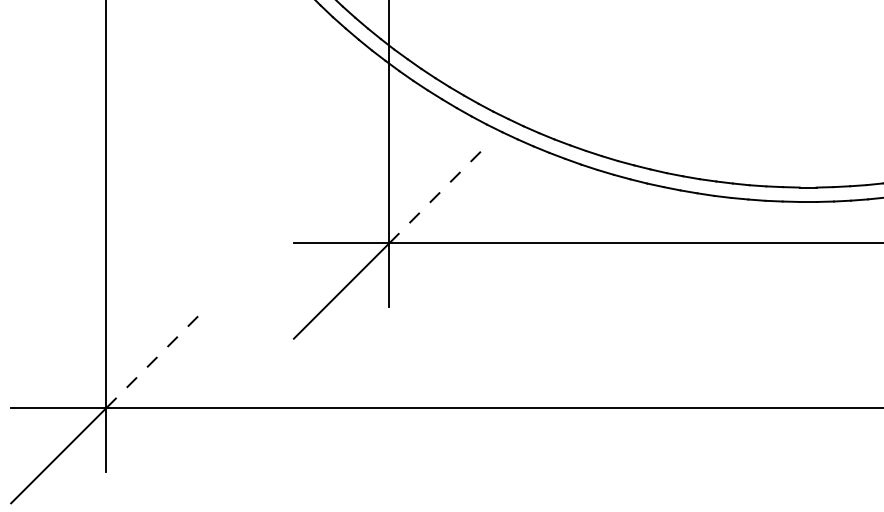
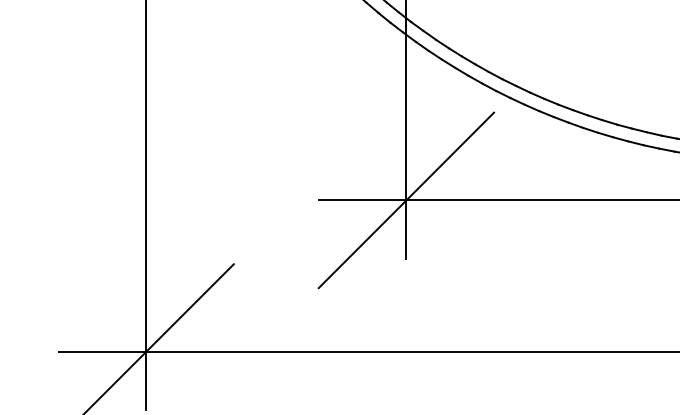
line: (437, 195) -> (450, 156), dashed -> solid
line: (154, 360) -> (190, 308), dashed -> solid

